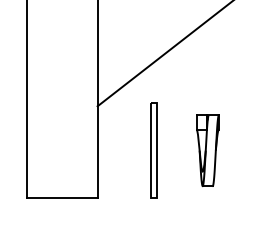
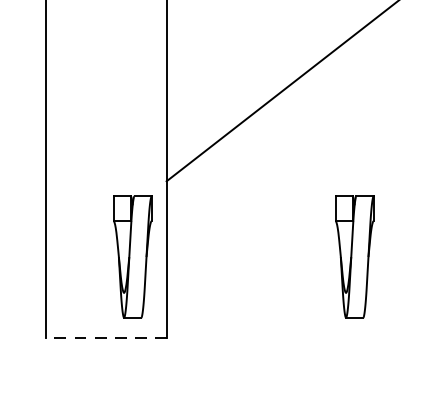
part: (77, 150) -> (132, 256), added
part: (153, 150) -> (262, 256), removed
line: (61, 198) -> (104, 338), solid -> dashed

